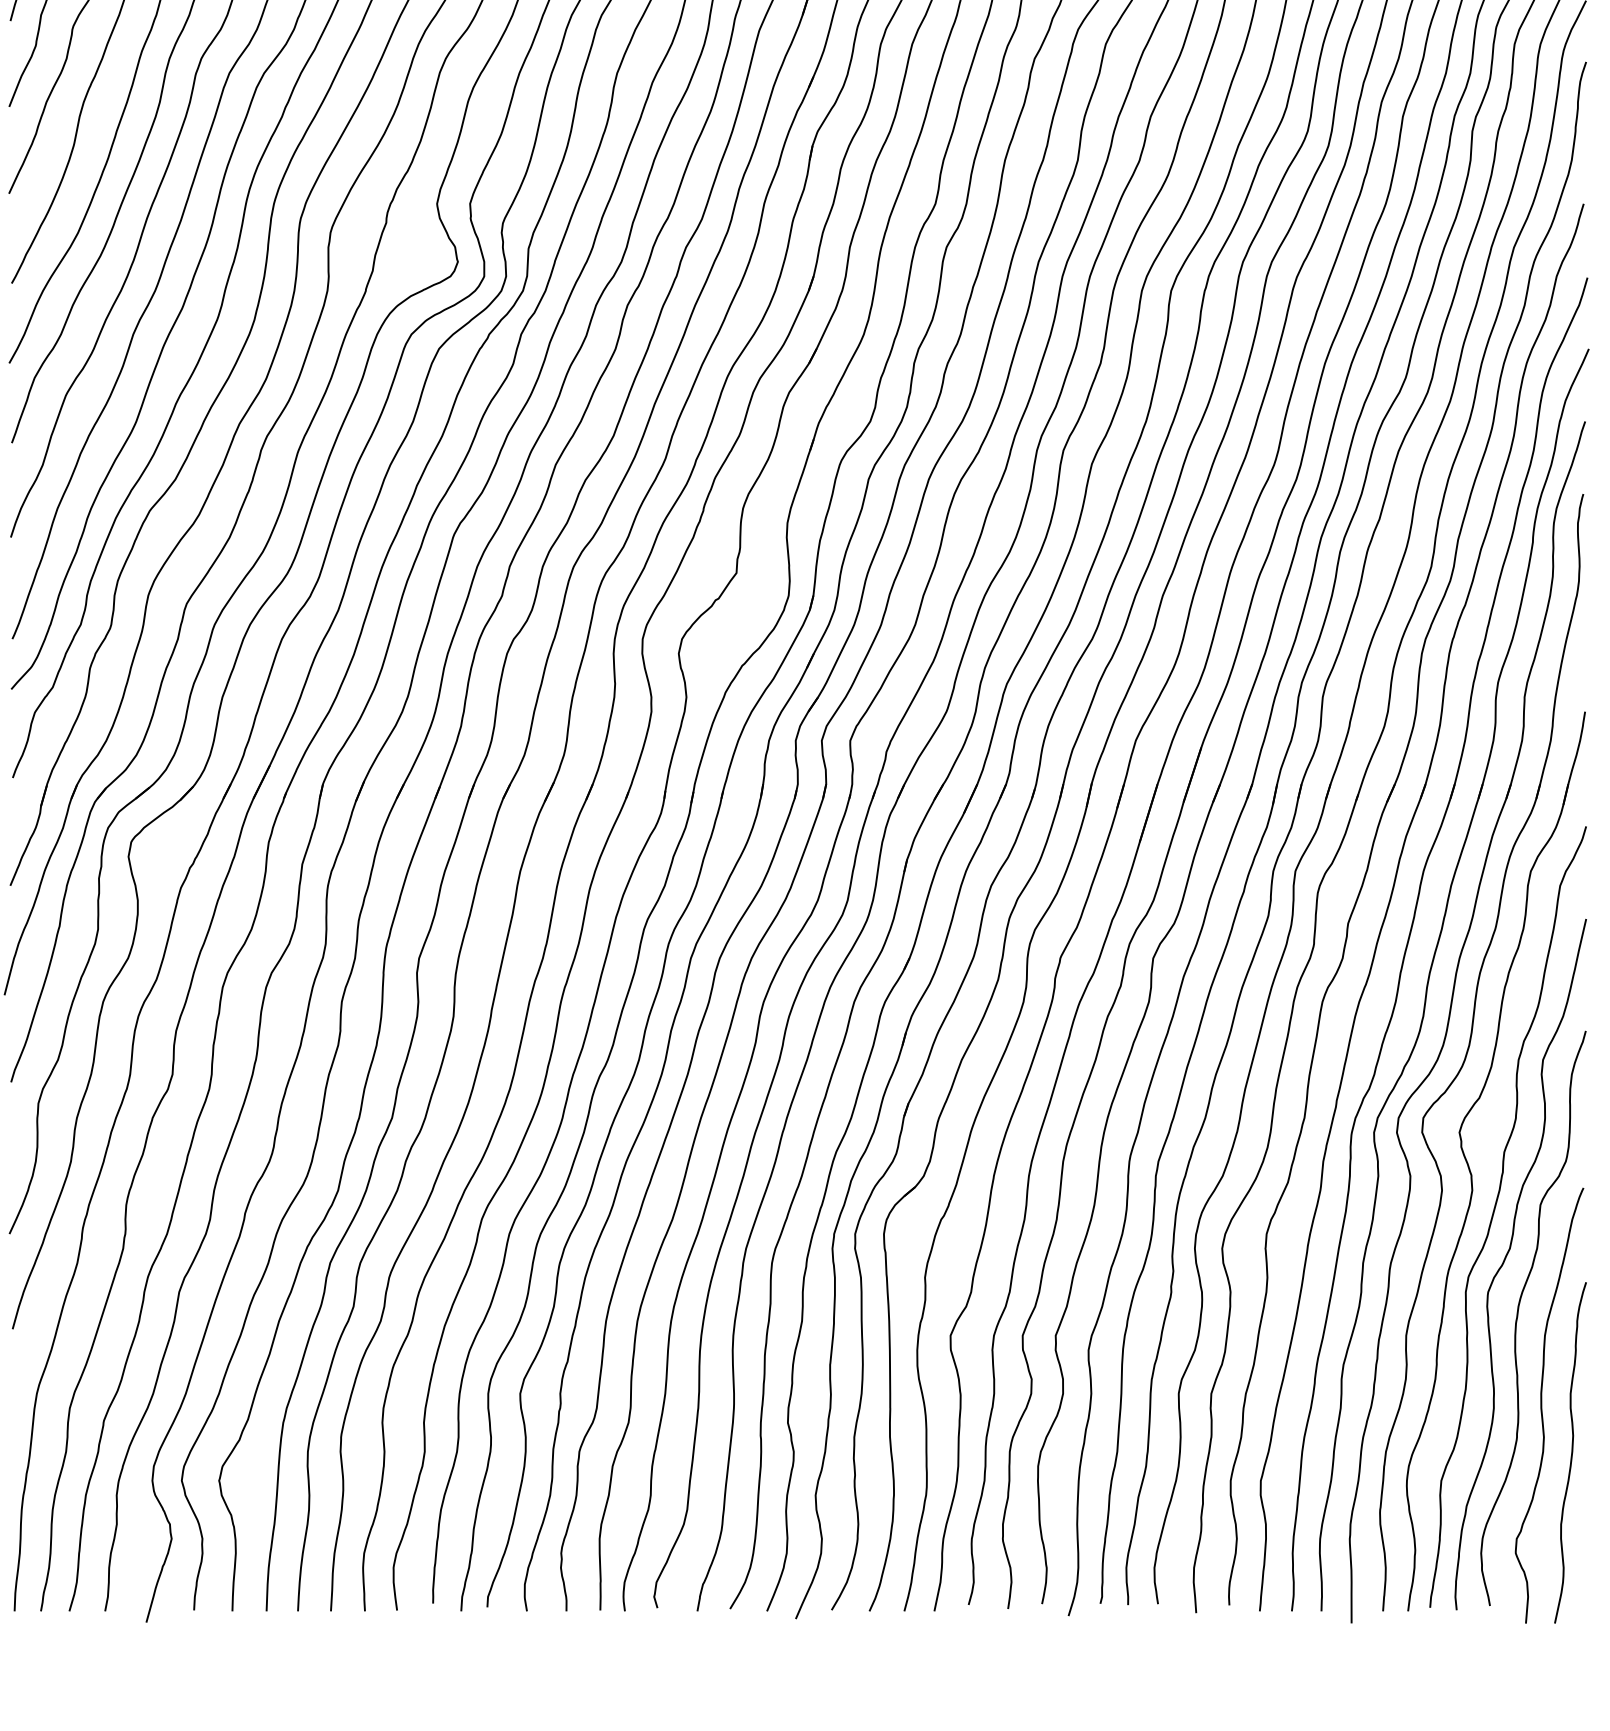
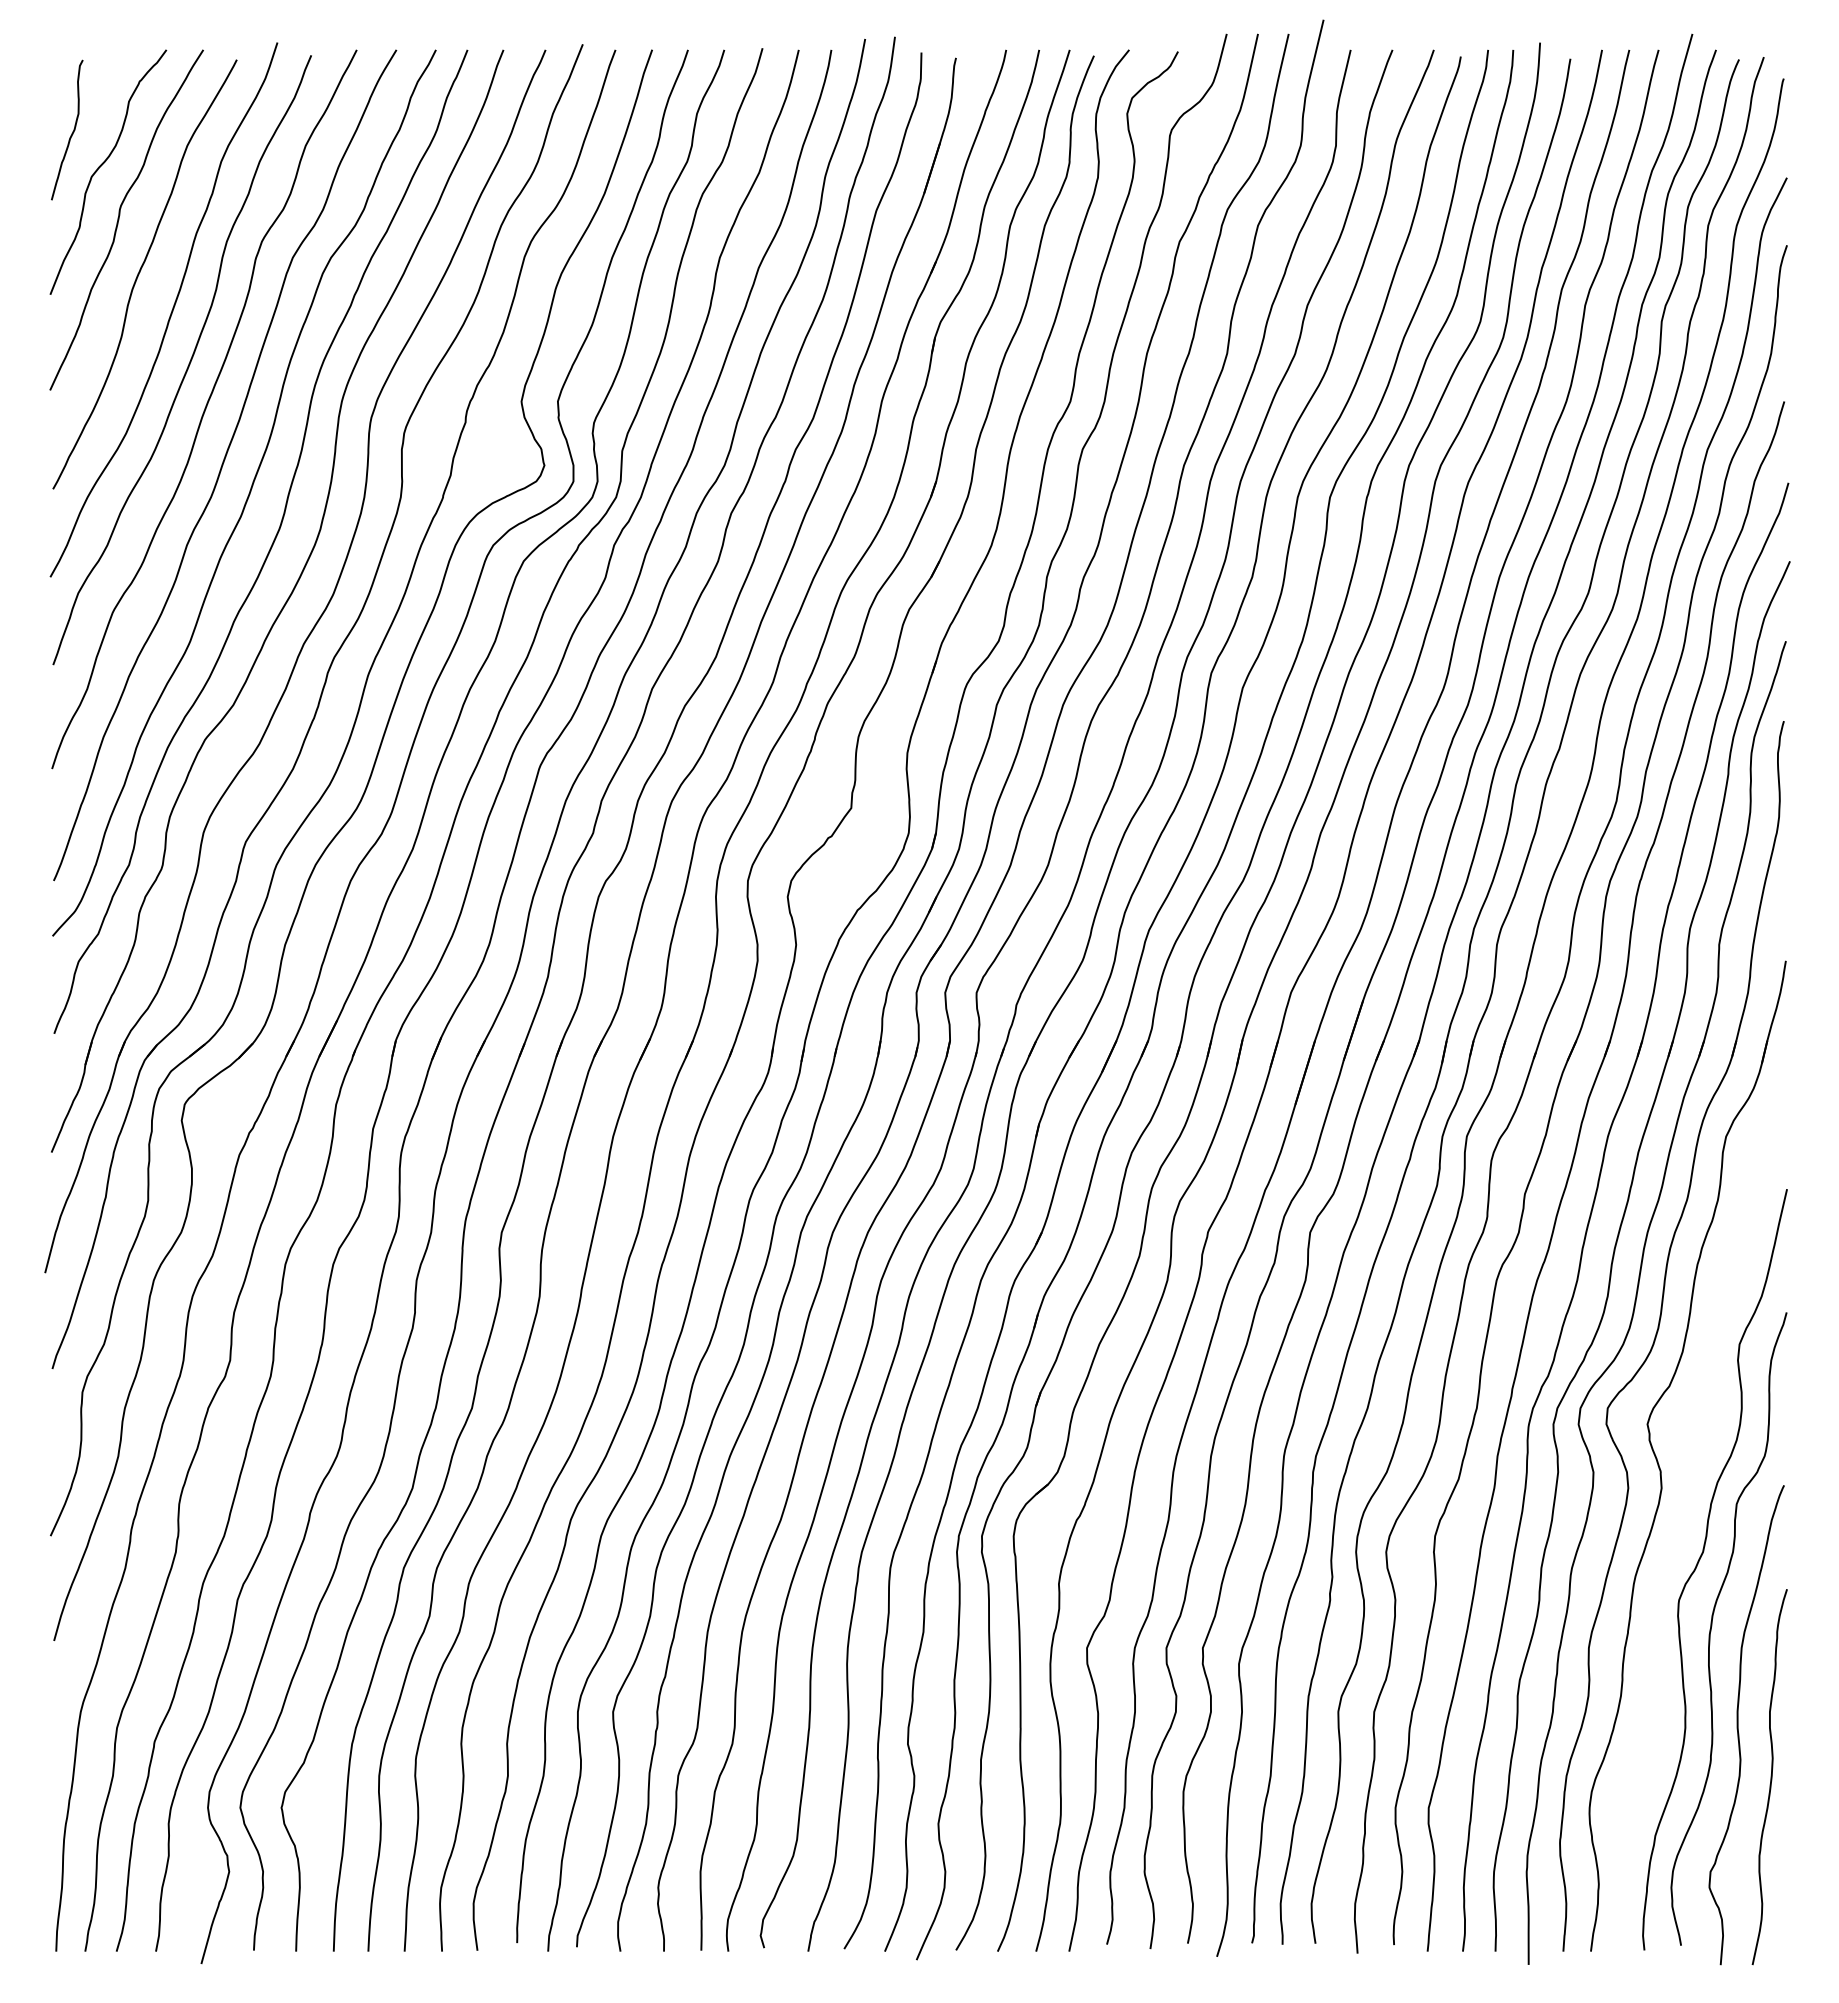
curve: (1493, 1215) -> (1685, 1515), removed

